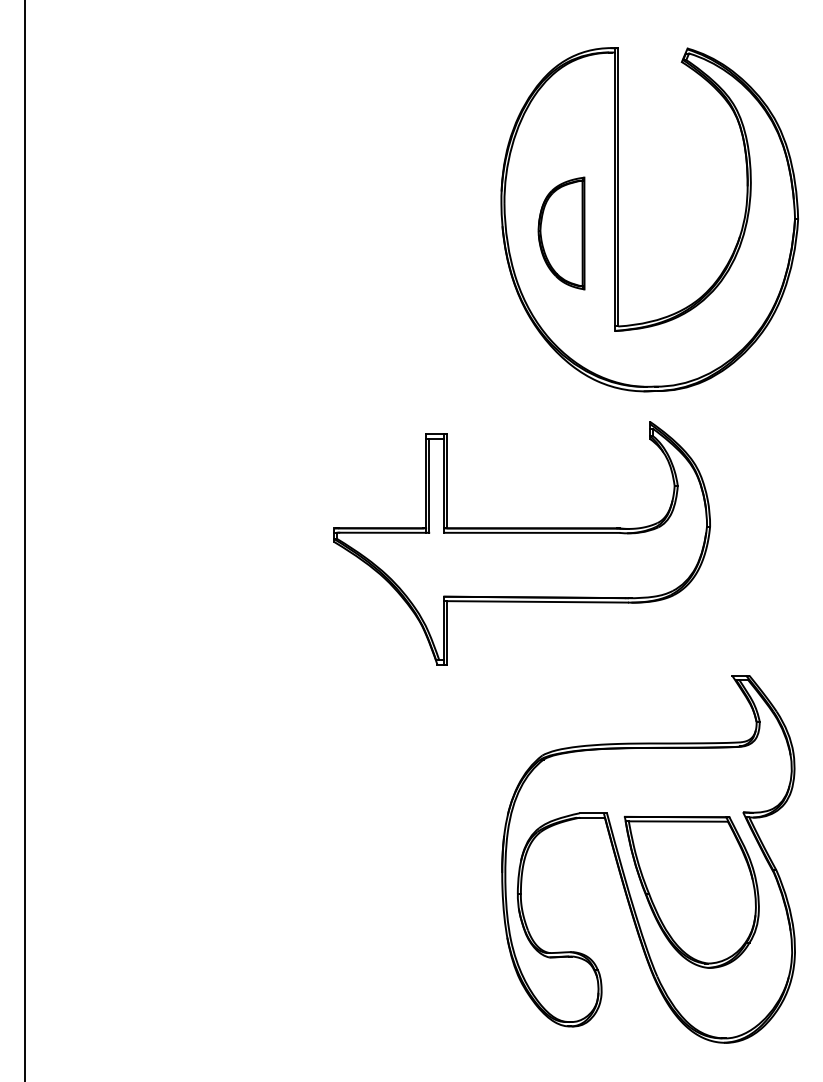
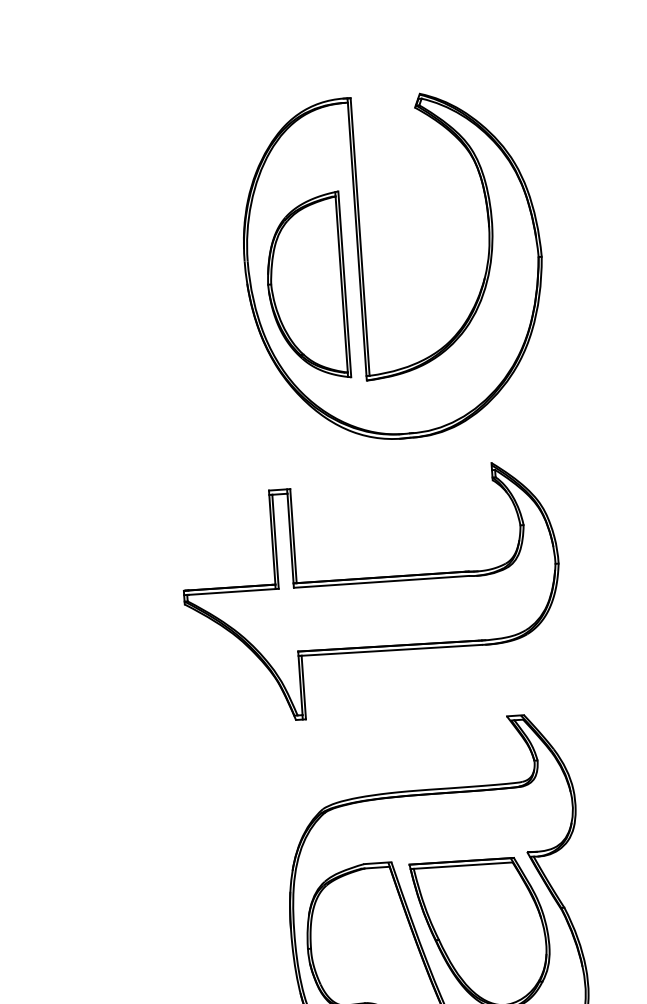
part: (561, 233) -> (306, 286), size x1.67
part: (521, 543) -> (371, 593), moved

